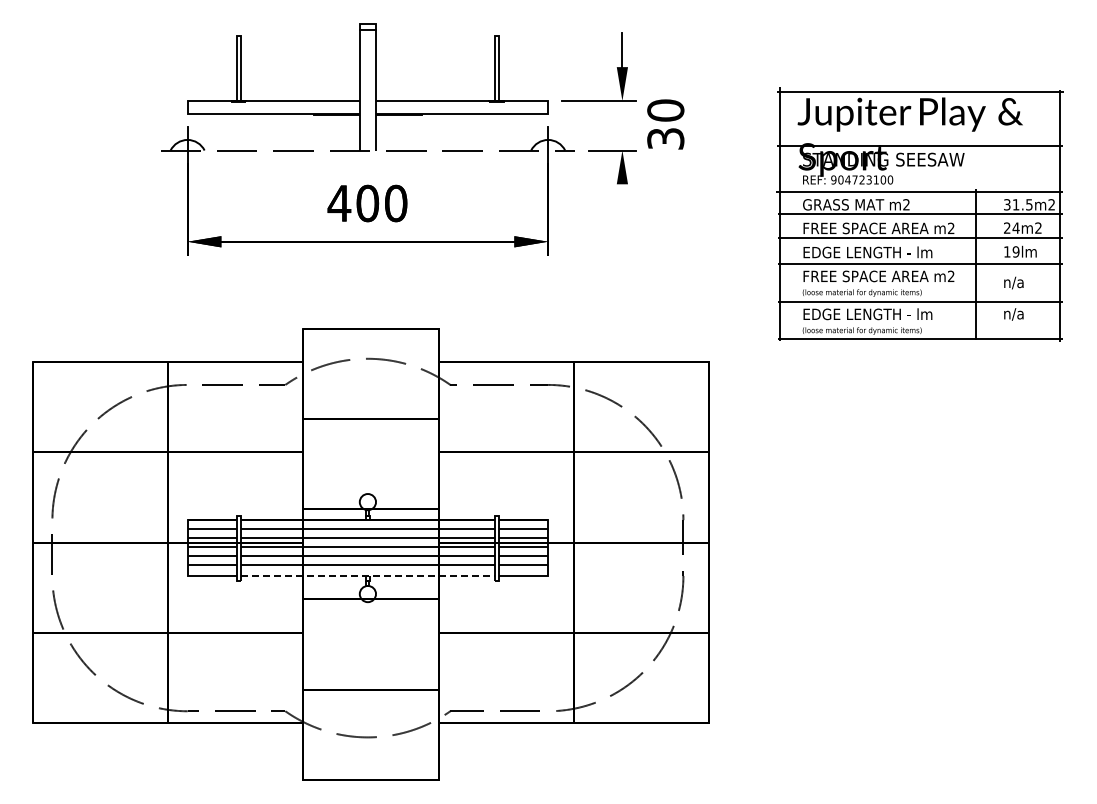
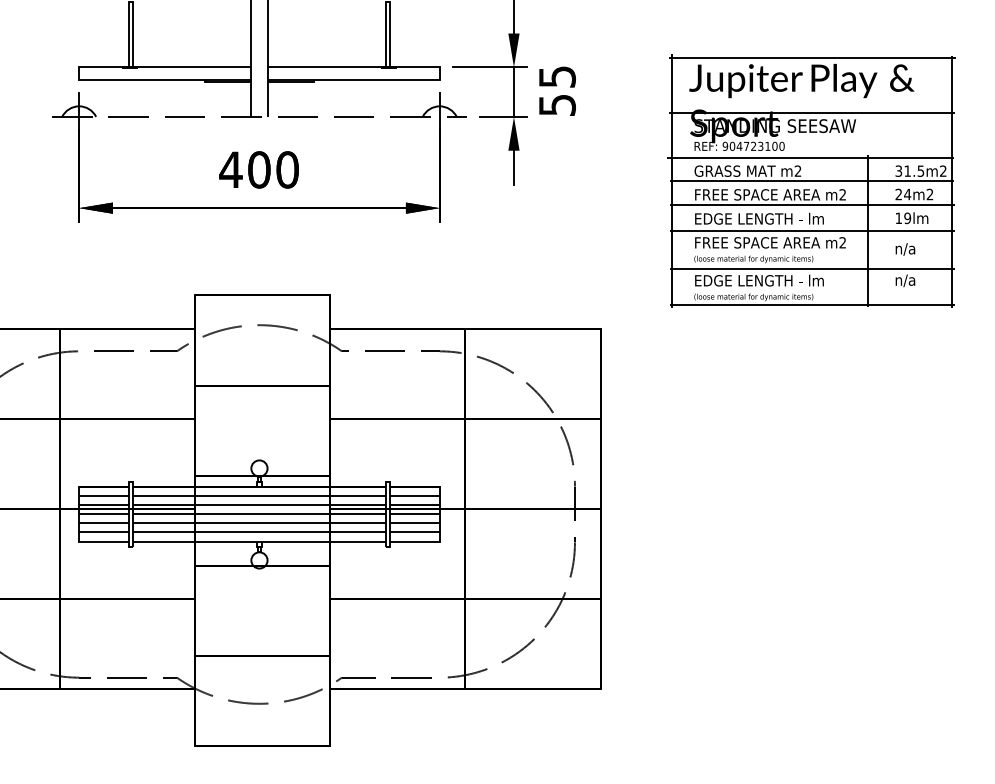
text: (665, 123) -> (557, 89), 30 -> 55
line: (622, 125) -> (514, 91), added
line: (622, 201) -> (514, 167), added
line: (367, 576) -> (259, 542), dashed -> solid

